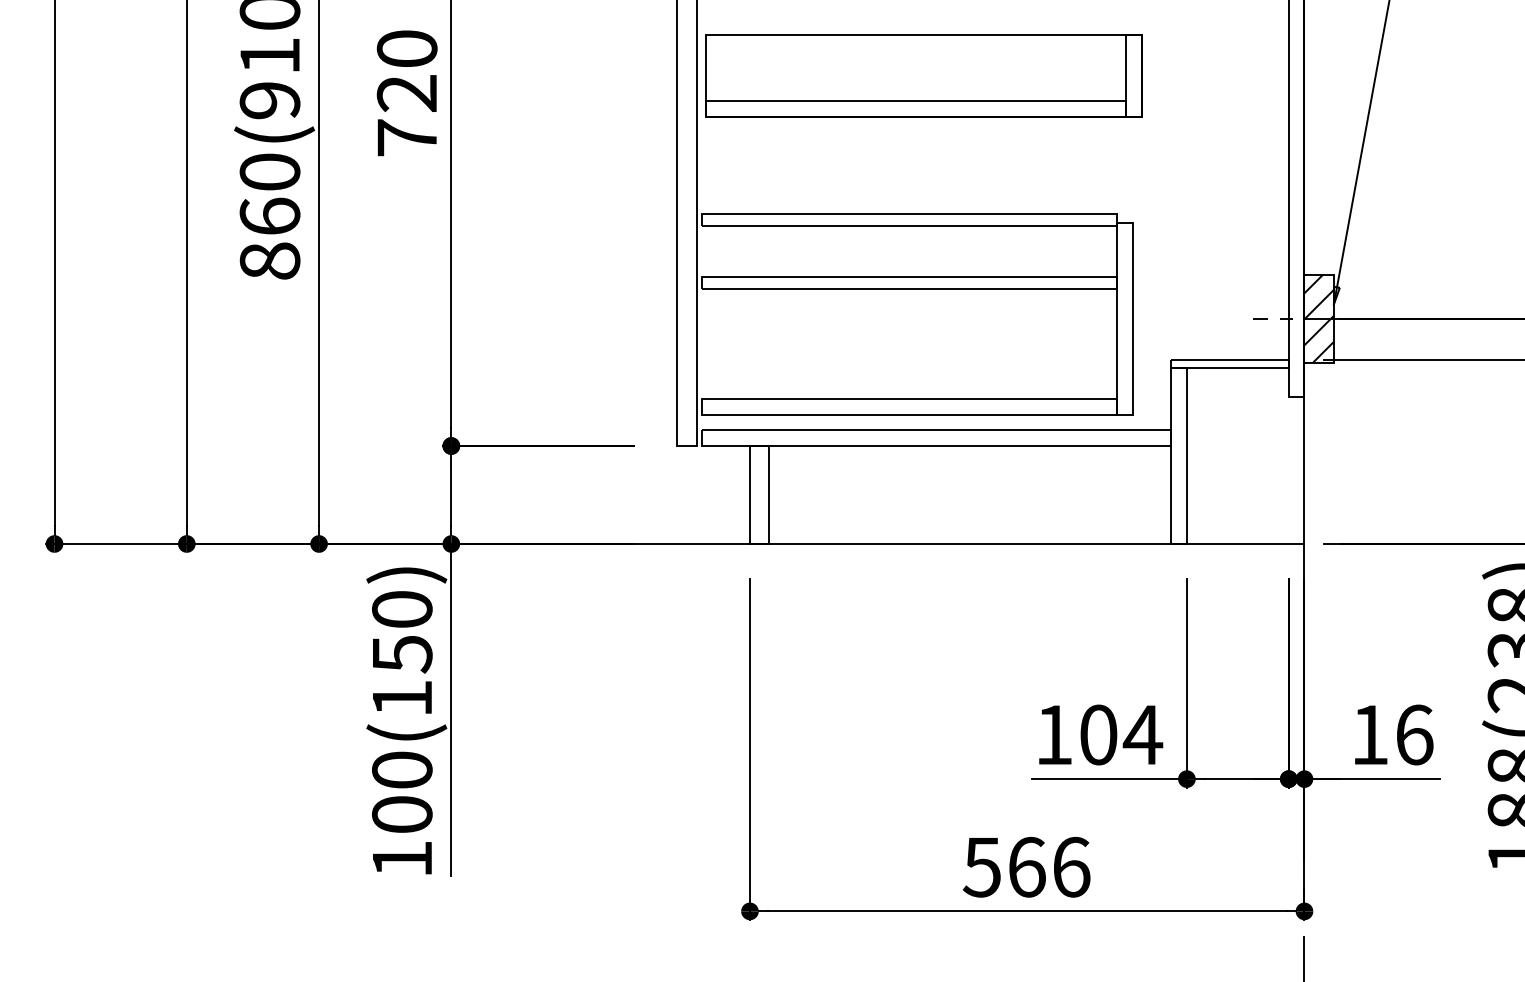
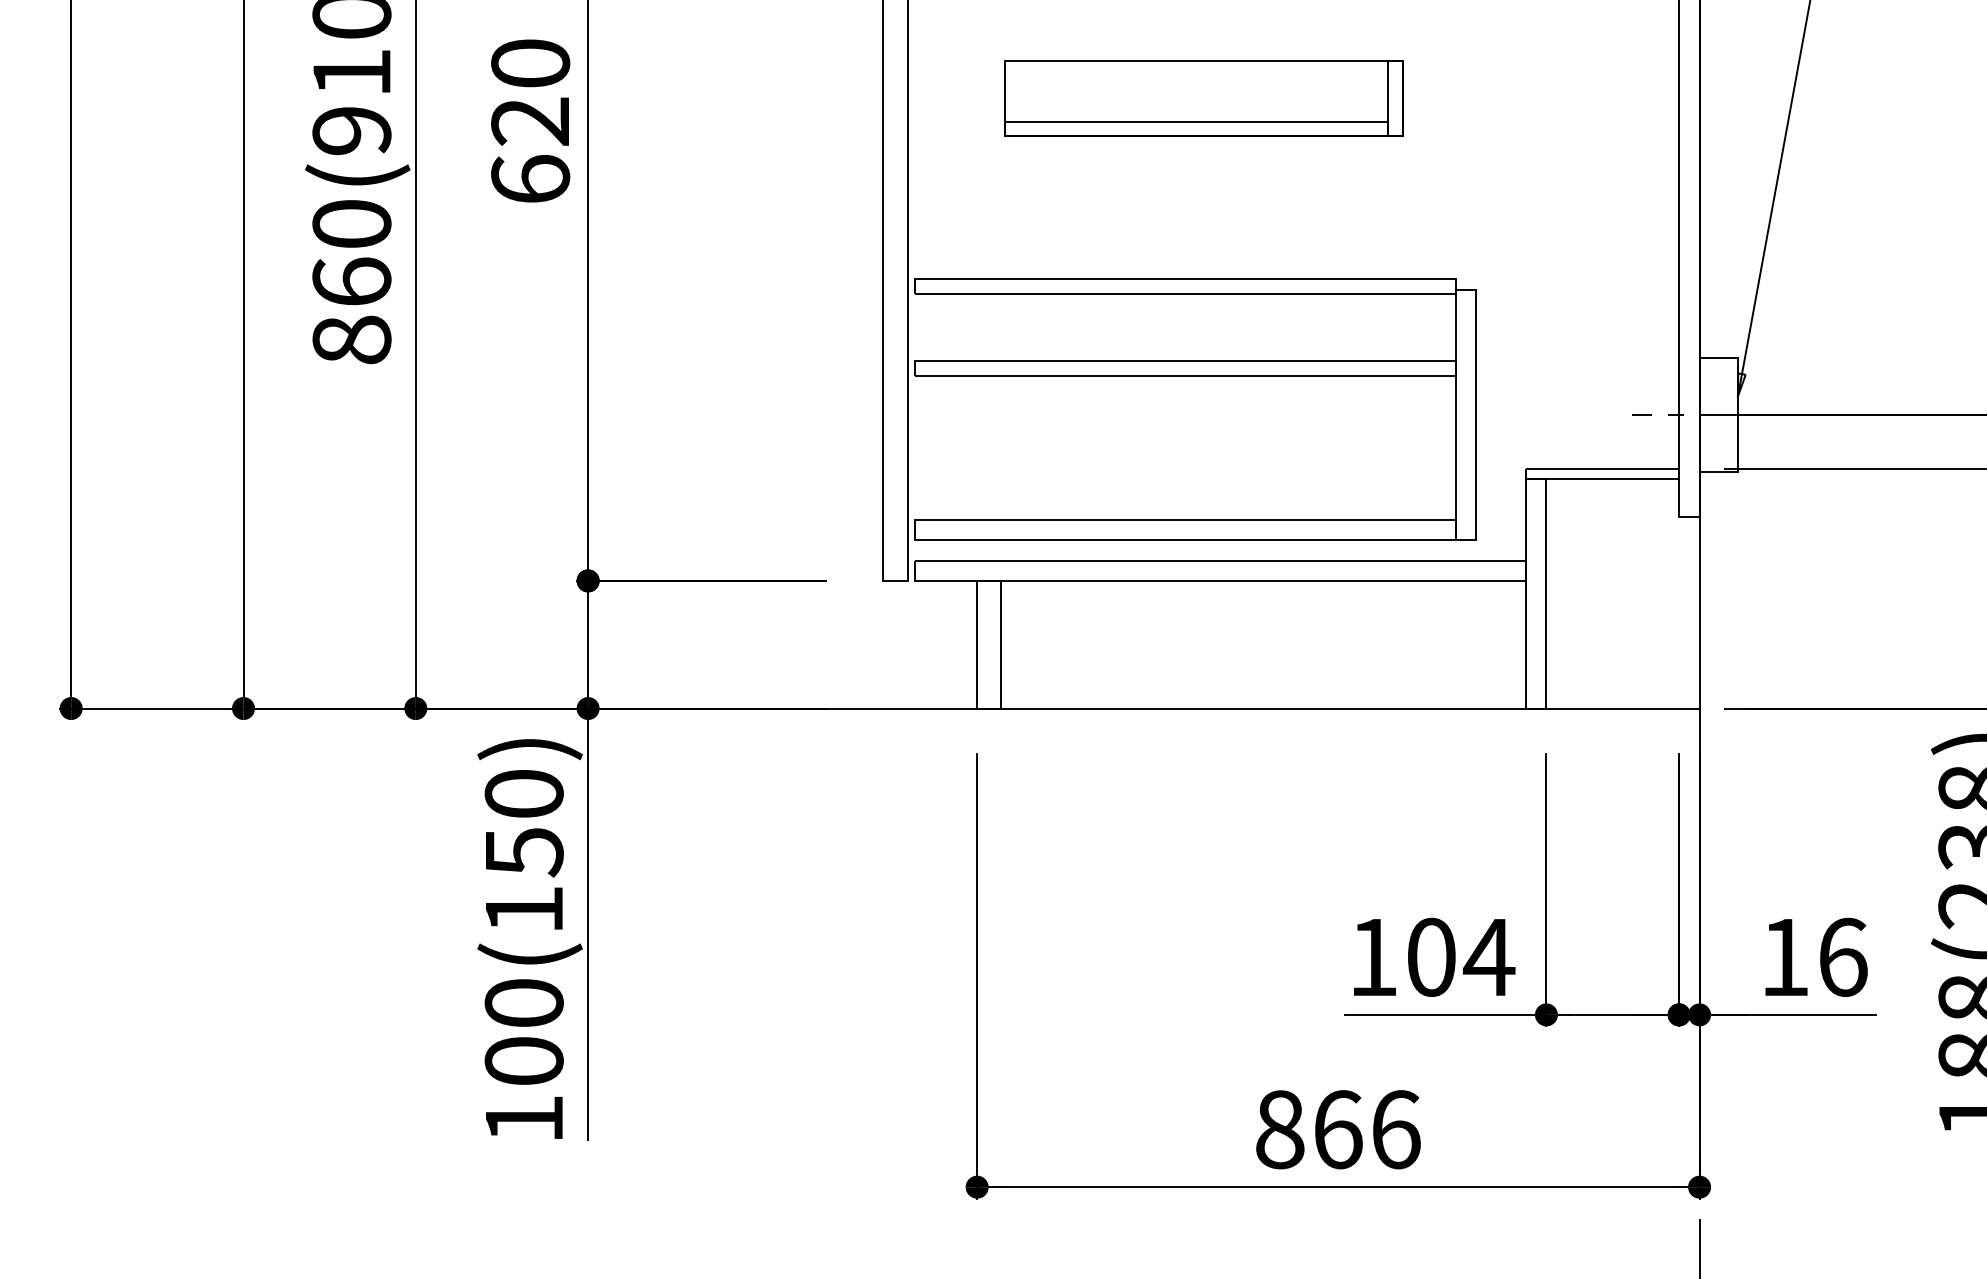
part: (923, 75) -> (1203, 98), size x0.7
text: (406, 137) -> (529, 178), 720 -> 620
hatch: (1318, 318) -> (1717, 414), removed
text: (981, 867) -> (1278, 1130), 566 -> 866

